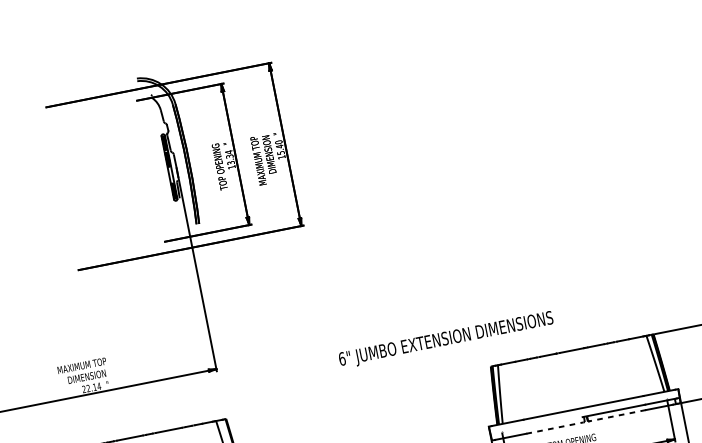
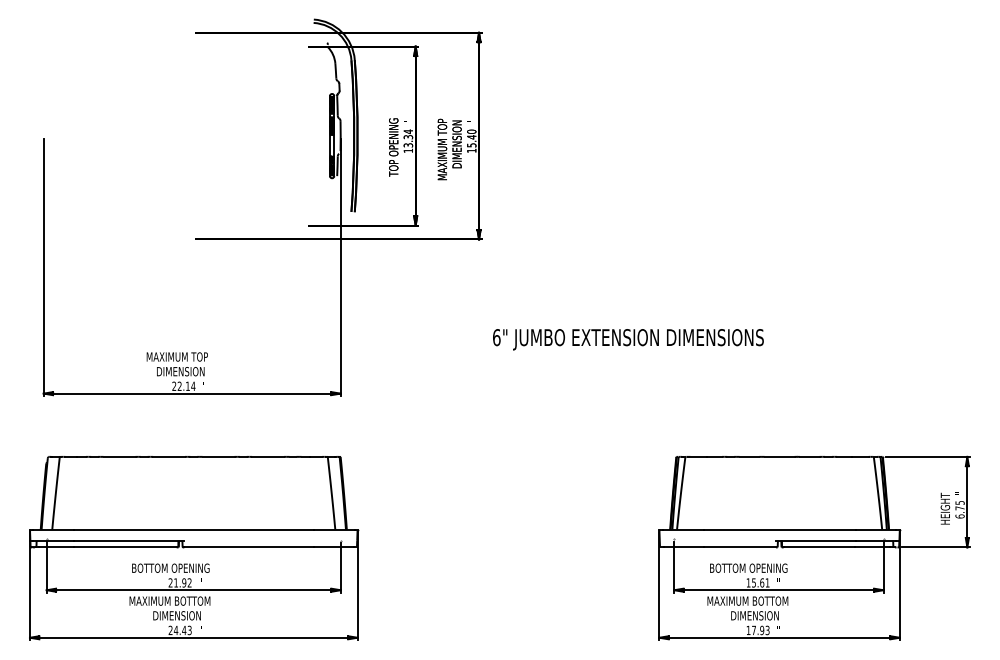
text: (446, 339) -> (628, 339), moved
line: (617, 415) -> (819, 547), dashed -> solid
line: (555, 428) -> (740, 547), dashed -> solid

